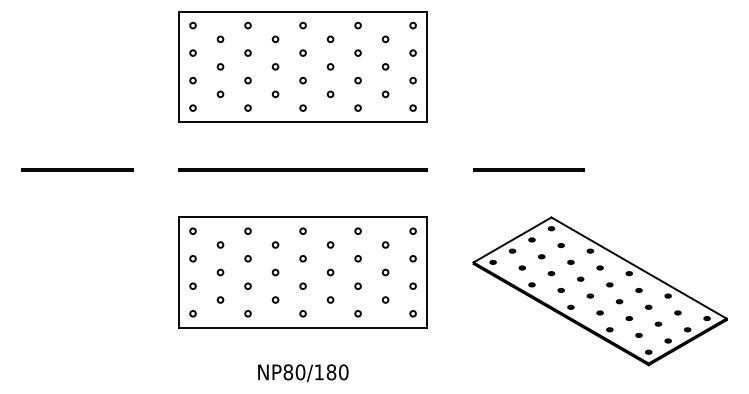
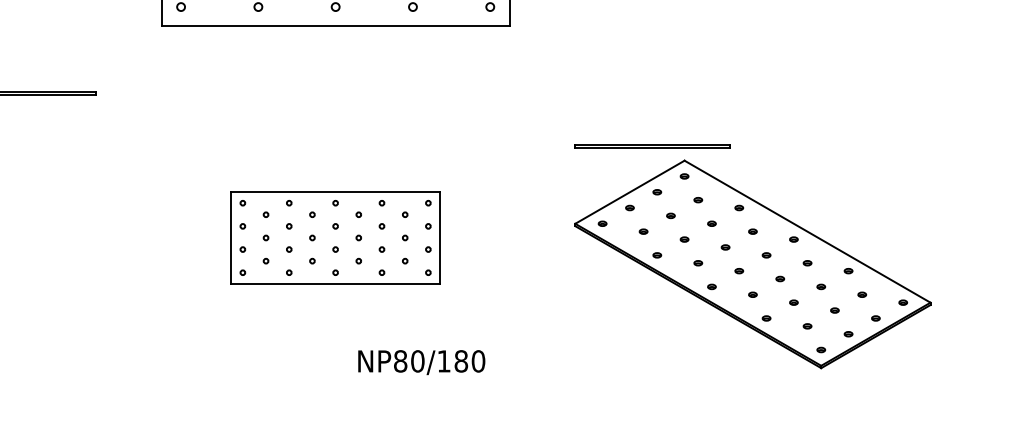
line: (302, 169) -> (334, 93), removed
line: (528, 169) -> (652, 146), moved
part: (302, 272) -> (334, 237), size x0.6
text: (303, 373) -> (421, 362), moved

